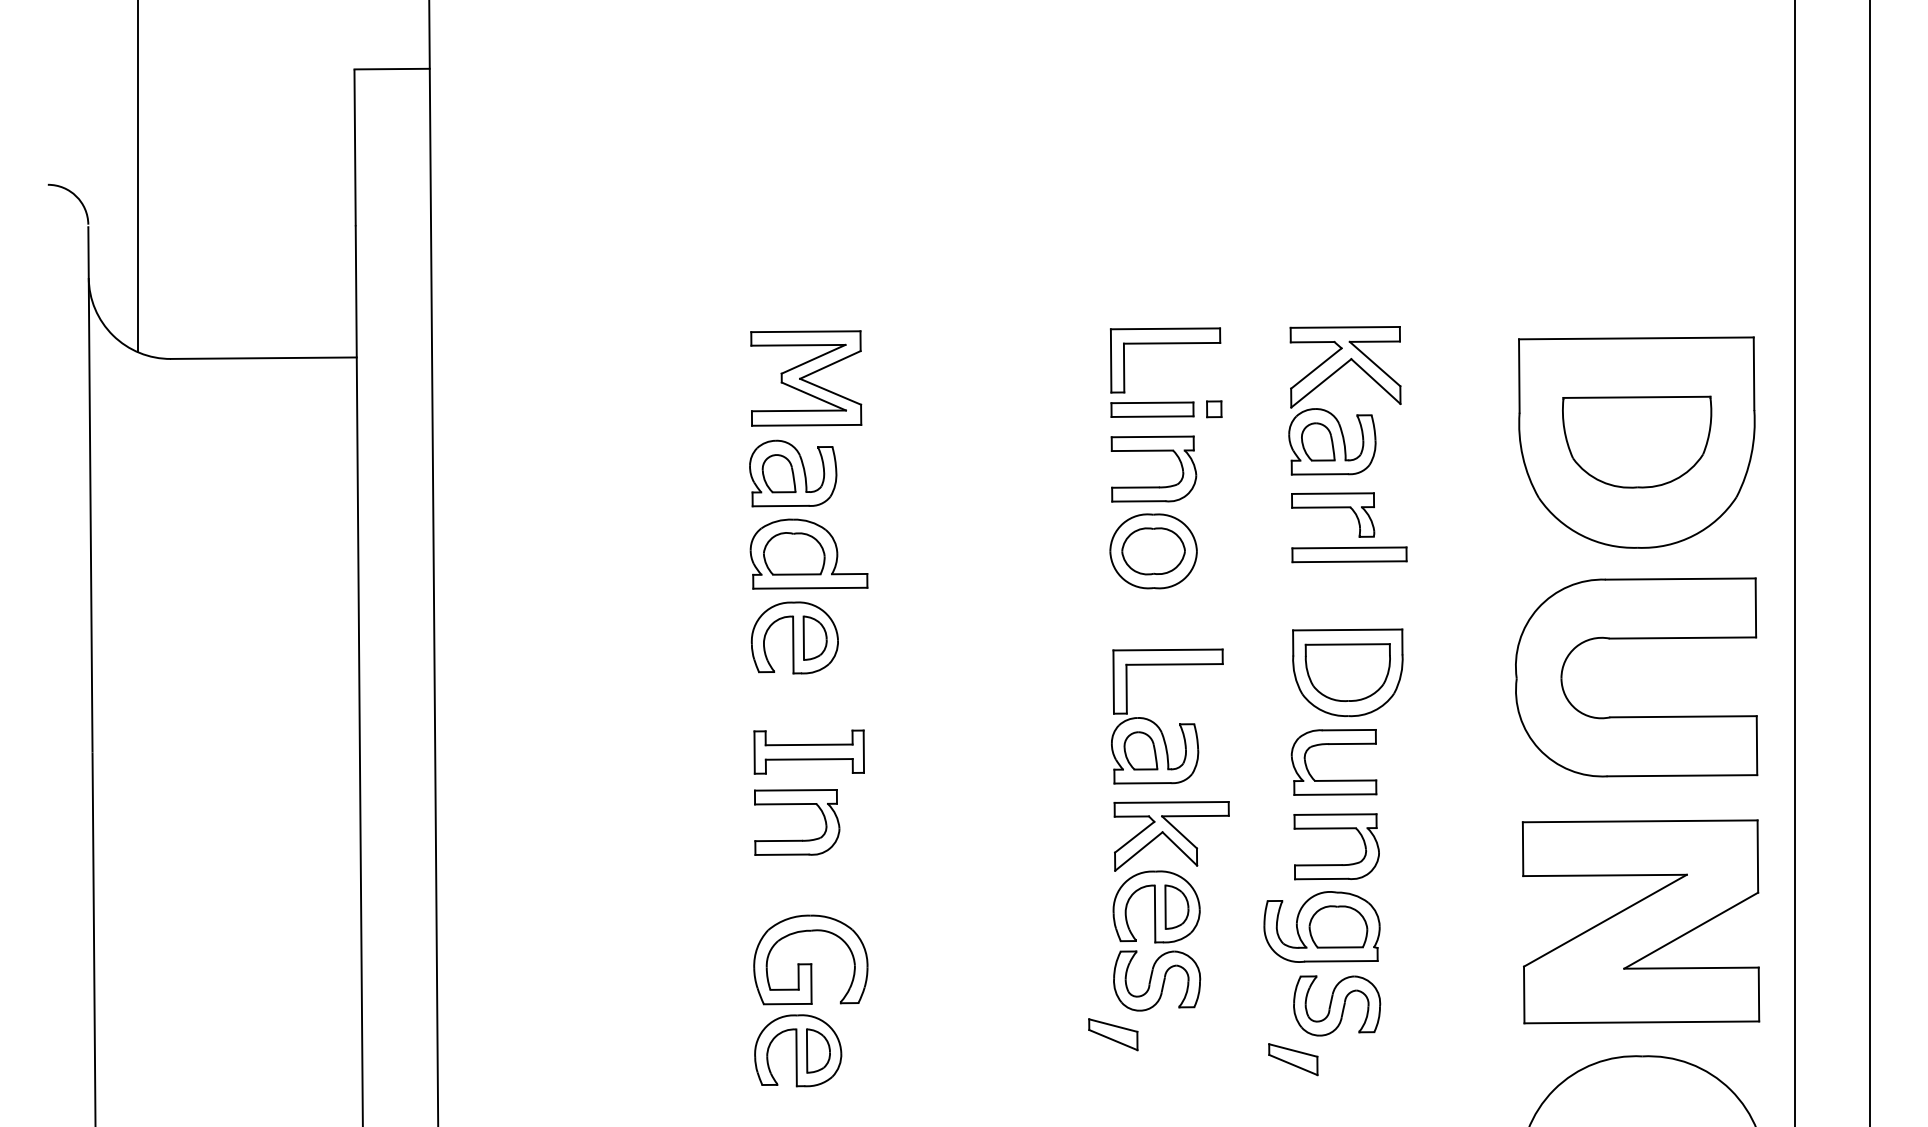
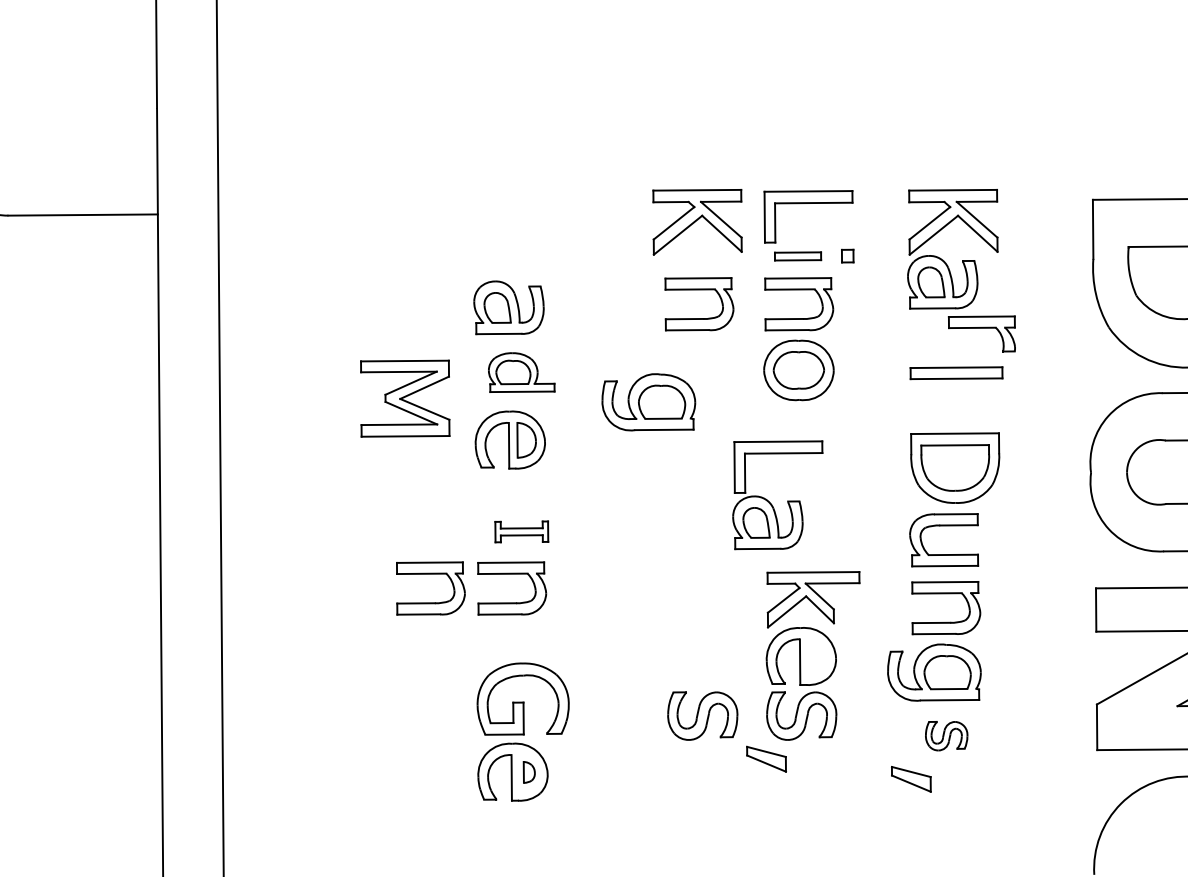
part: (1027, 367) -> (697, 222), added
part: (806, 378) -> (405, 398), moved
part: (1152, 409) -> (798, 256), size x0.7
part: (1029, 451) -> (699, 290), added
part: (1333, 514) -> (982, 333), moved
part: (808, 553) -> (521, 372), size x0.7
part: (966, 590) -> (648, 401), added
part: (1158, 725) -> (770, 502), moved
part: (808, 751) -> (521, 531), size x0.6
part: (696, 839) -> (431, 602), added
part: (1176, 906) -> (817, 656), removed
part: (1034, 980) -> (703, 715), added
part: (1337, 1005) -> (946, 735), size x0.6
part: (818, 1050) -> (529, 771), size x0.6

